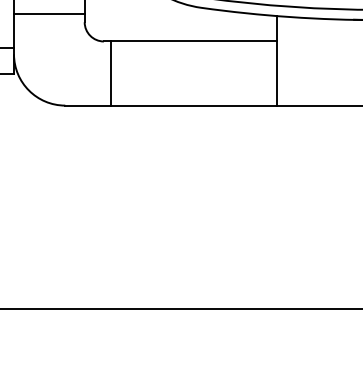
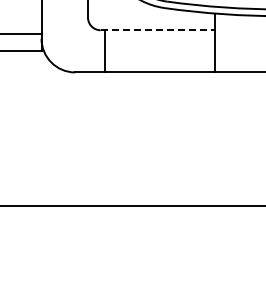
line: (48, 14) -> (64, 12), removed
line: (190, 41) -> (157, 30), solid -> dashed

